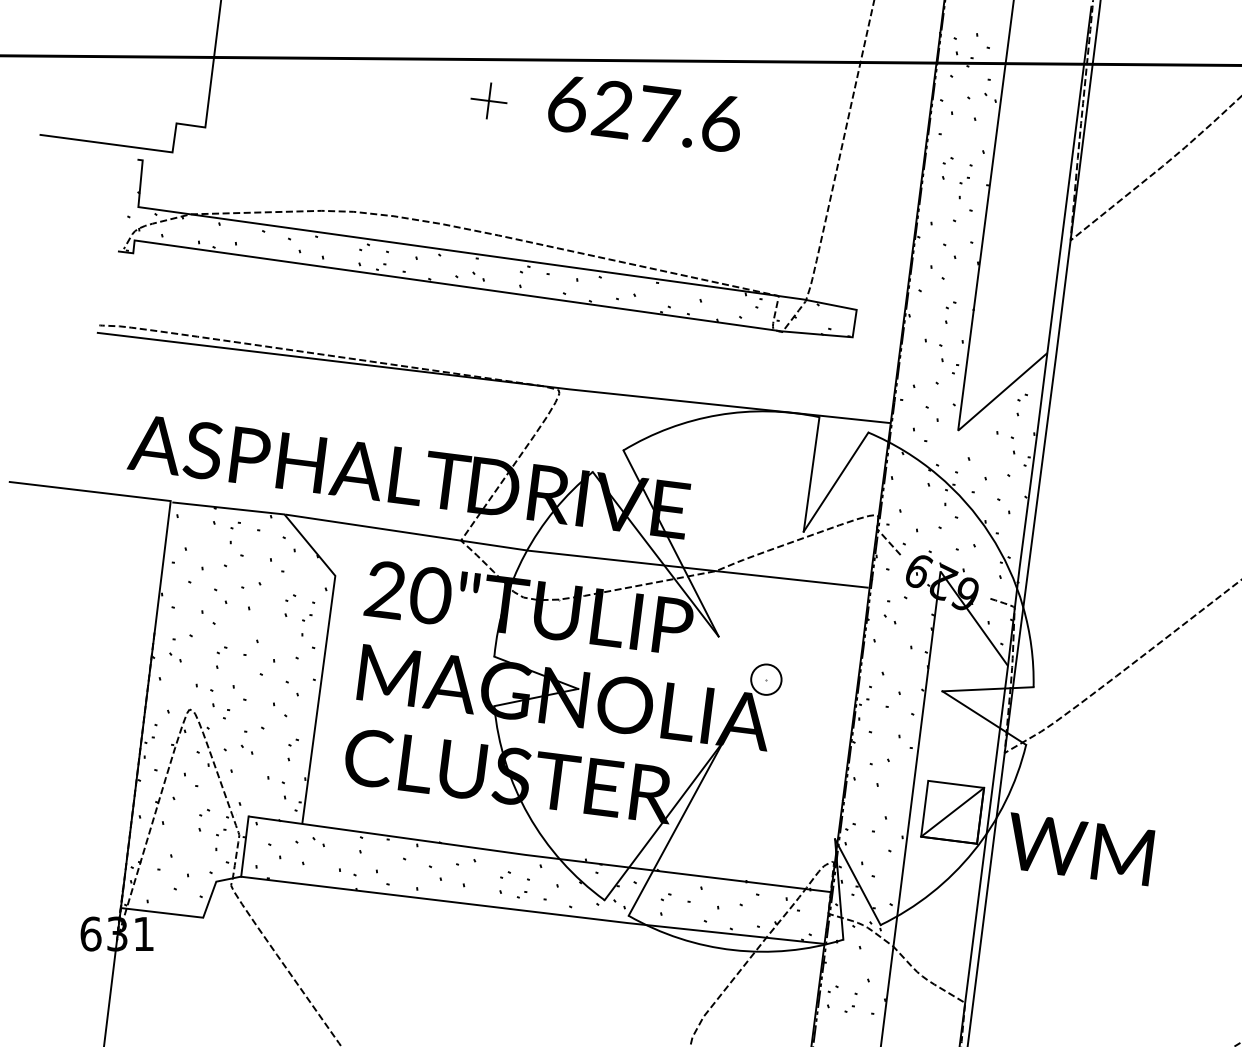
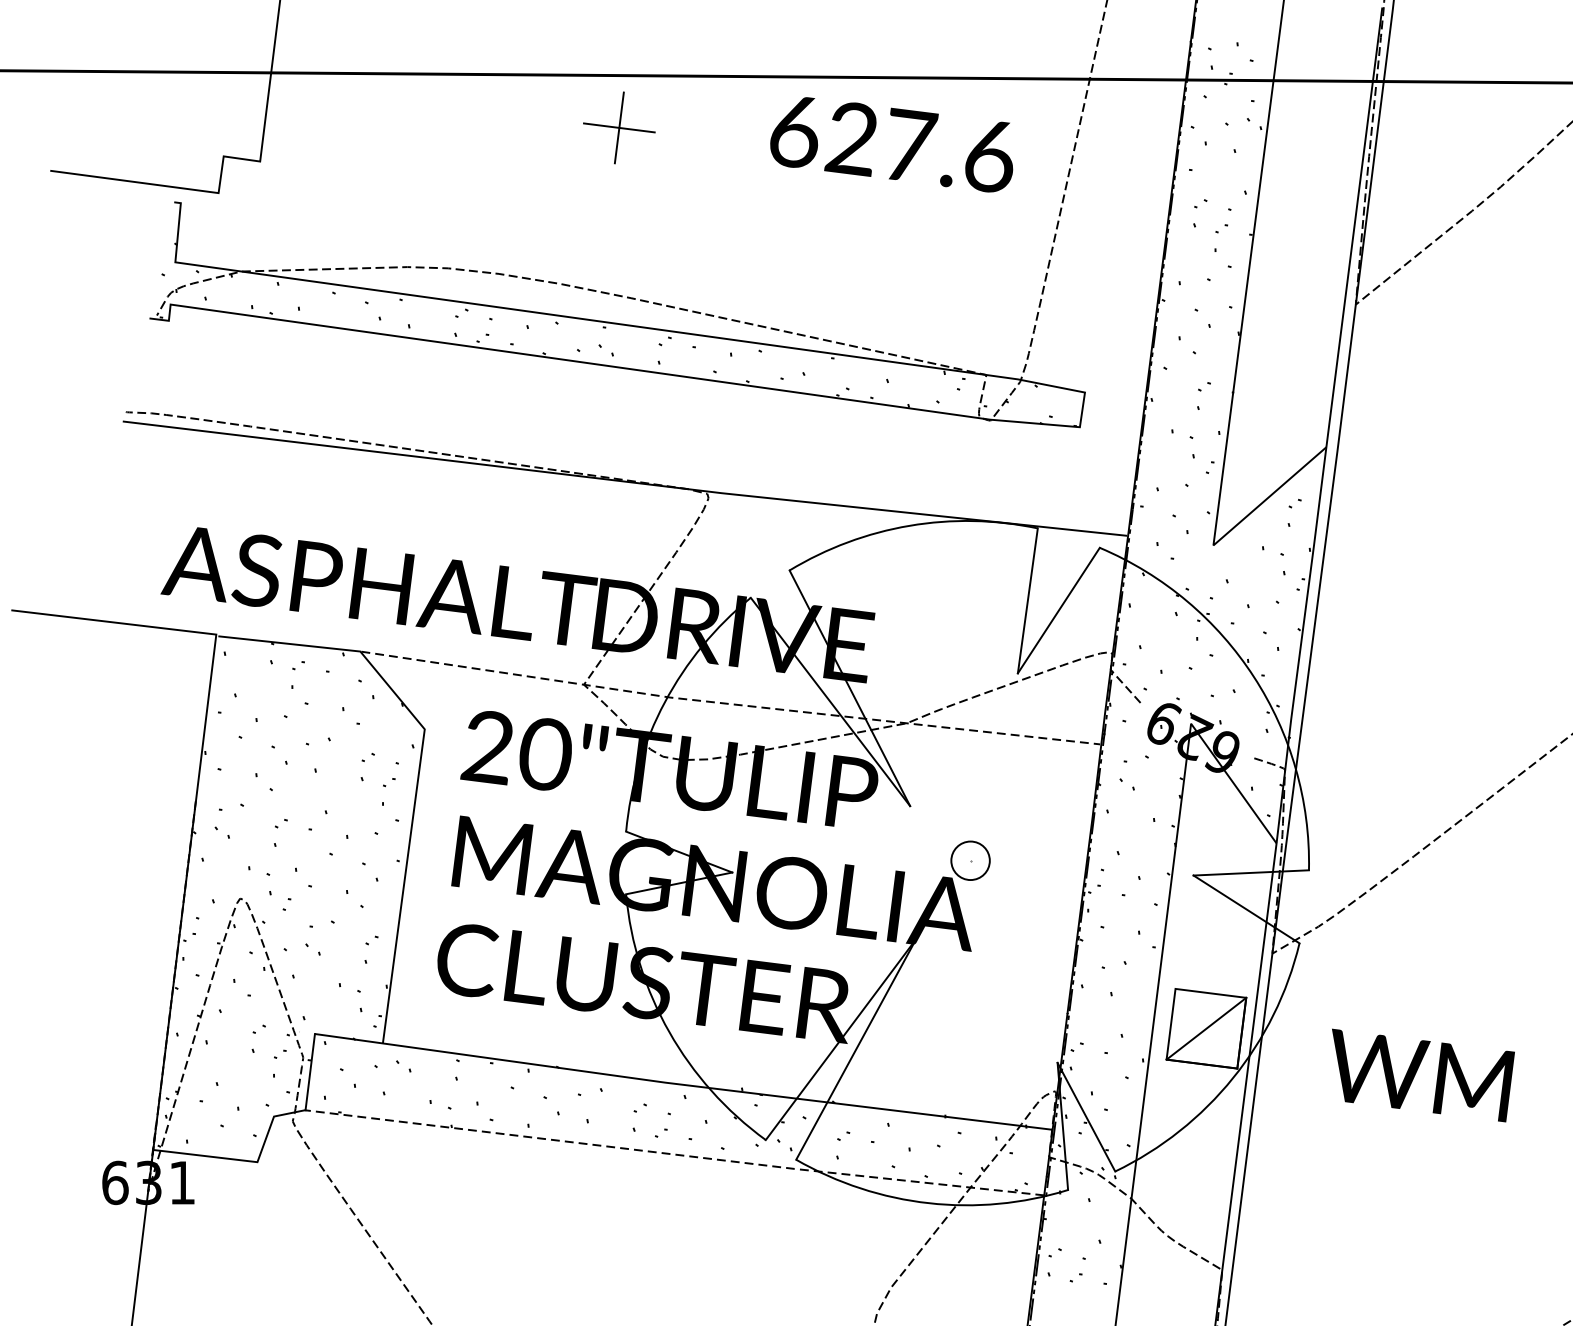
part: (488, 100) -> (618, 127), size x1.6
text: (643, 113) -> (890, 143), moved
line: (575, 555) -> (728, 703), solid -> dashed
text: (1082, 849) -> (1422, 1075), moved
line: (532, 911) -> (674, 1154), solid -> dashed

